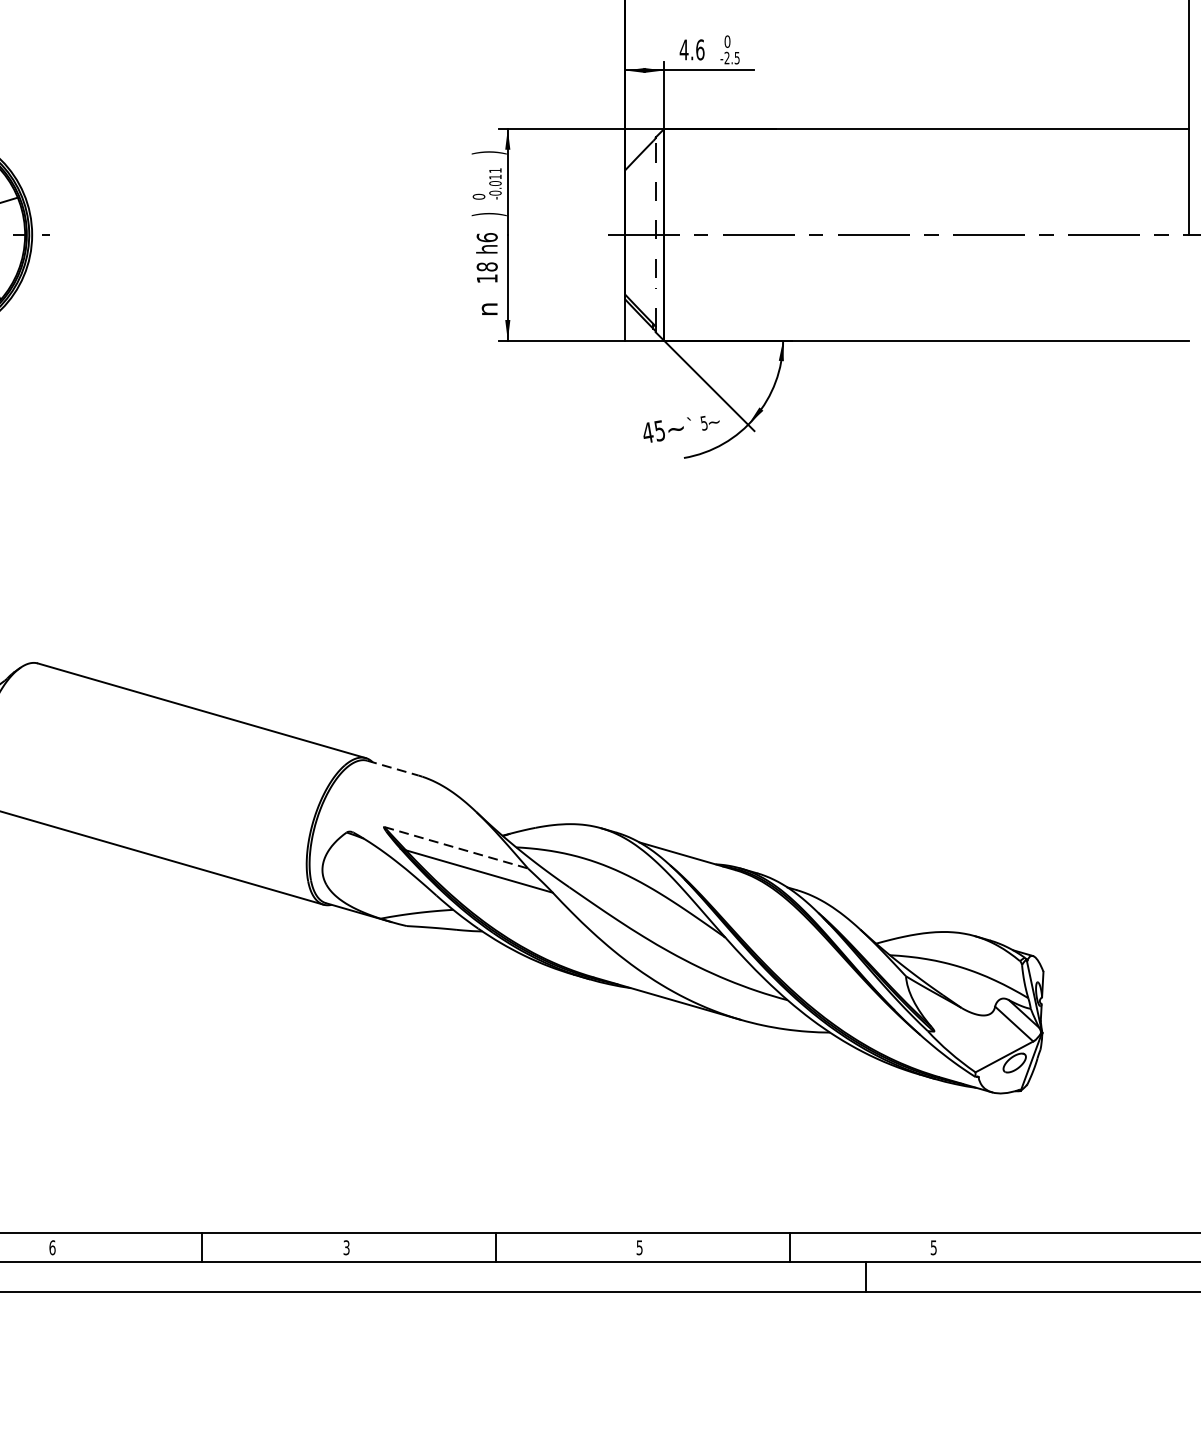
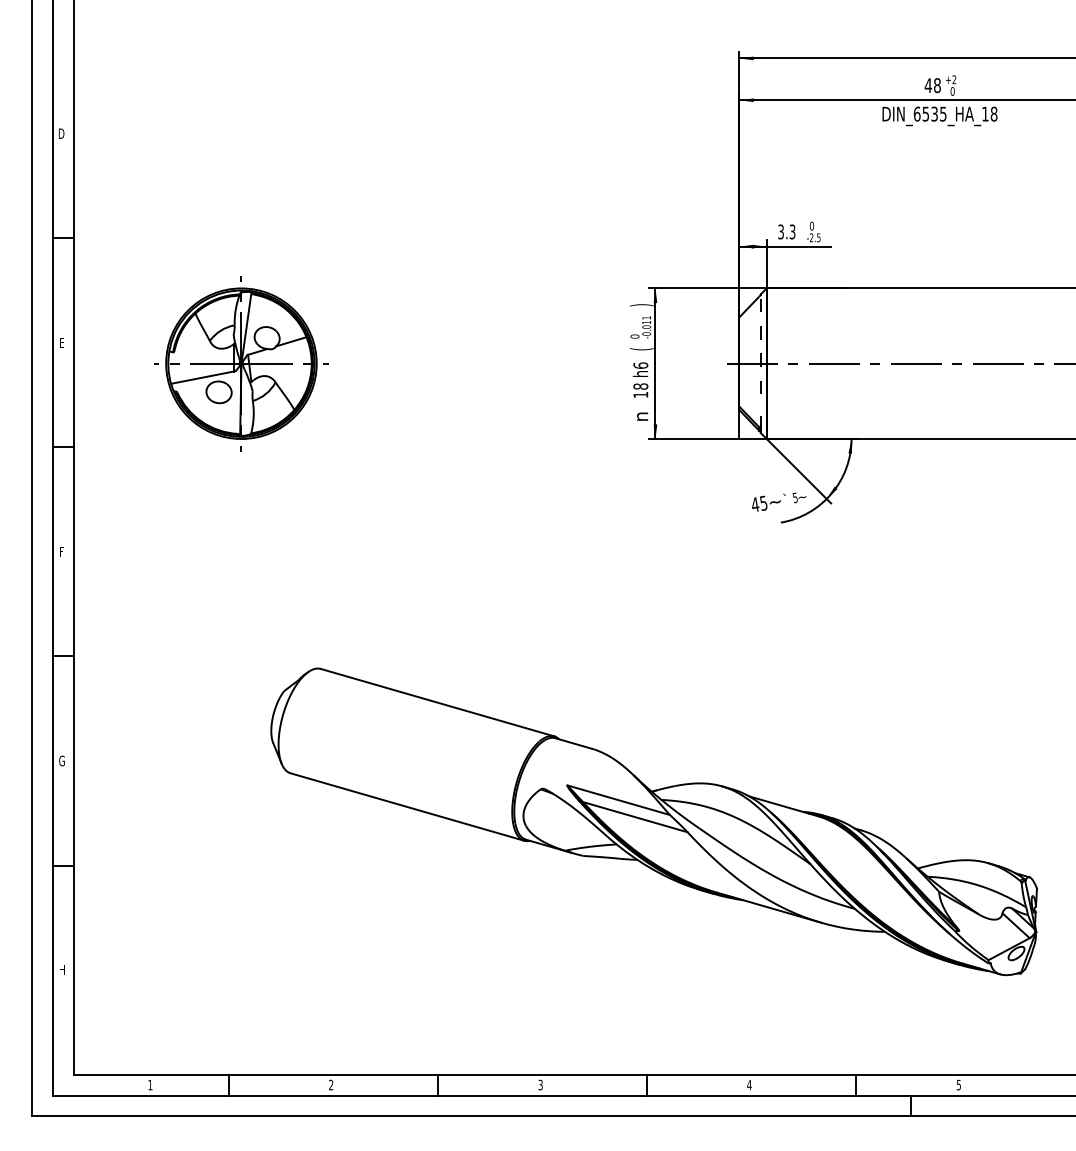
text: (691, 49) -> (786, 231), 4.6 -> 3.3
text: (488, 214) -> (641, 349), ) -> (
line: (394, 768) -> (574, 743), dashed -> solid
line: (457, 848) -> (619, 800), dashed -> solid
text: (52, 1246) -> (331, 1084), 6 -> 2
text: (639, 1246) -> (749, 1084), 5 -> 4

